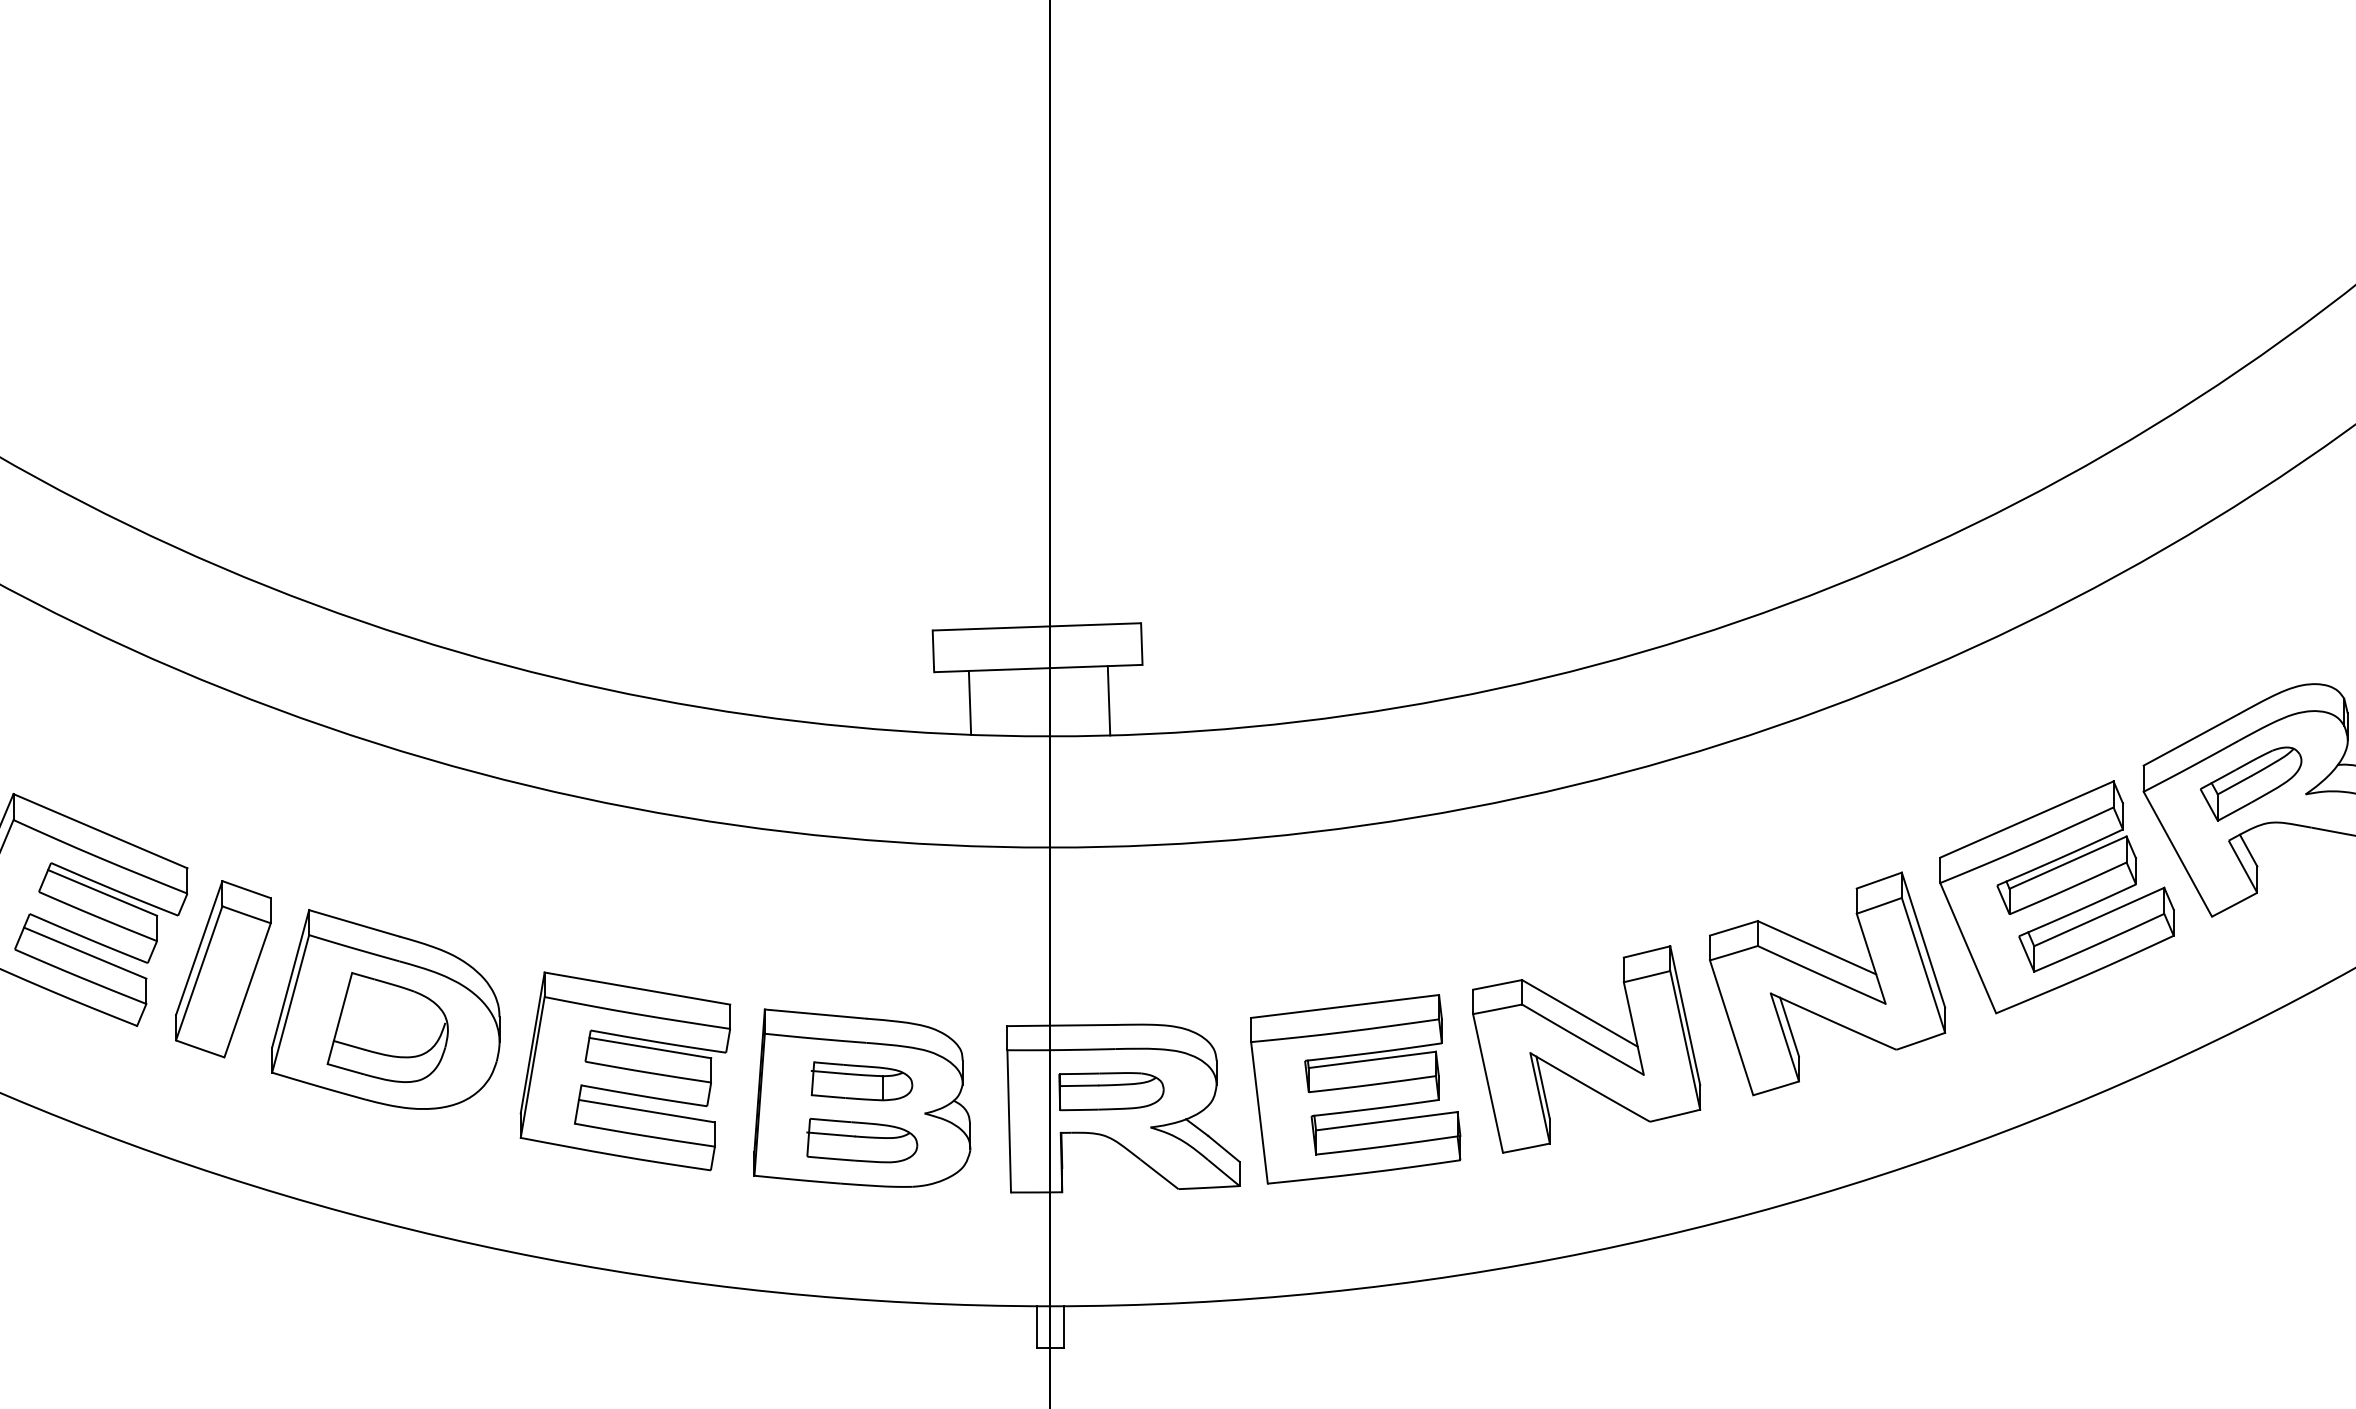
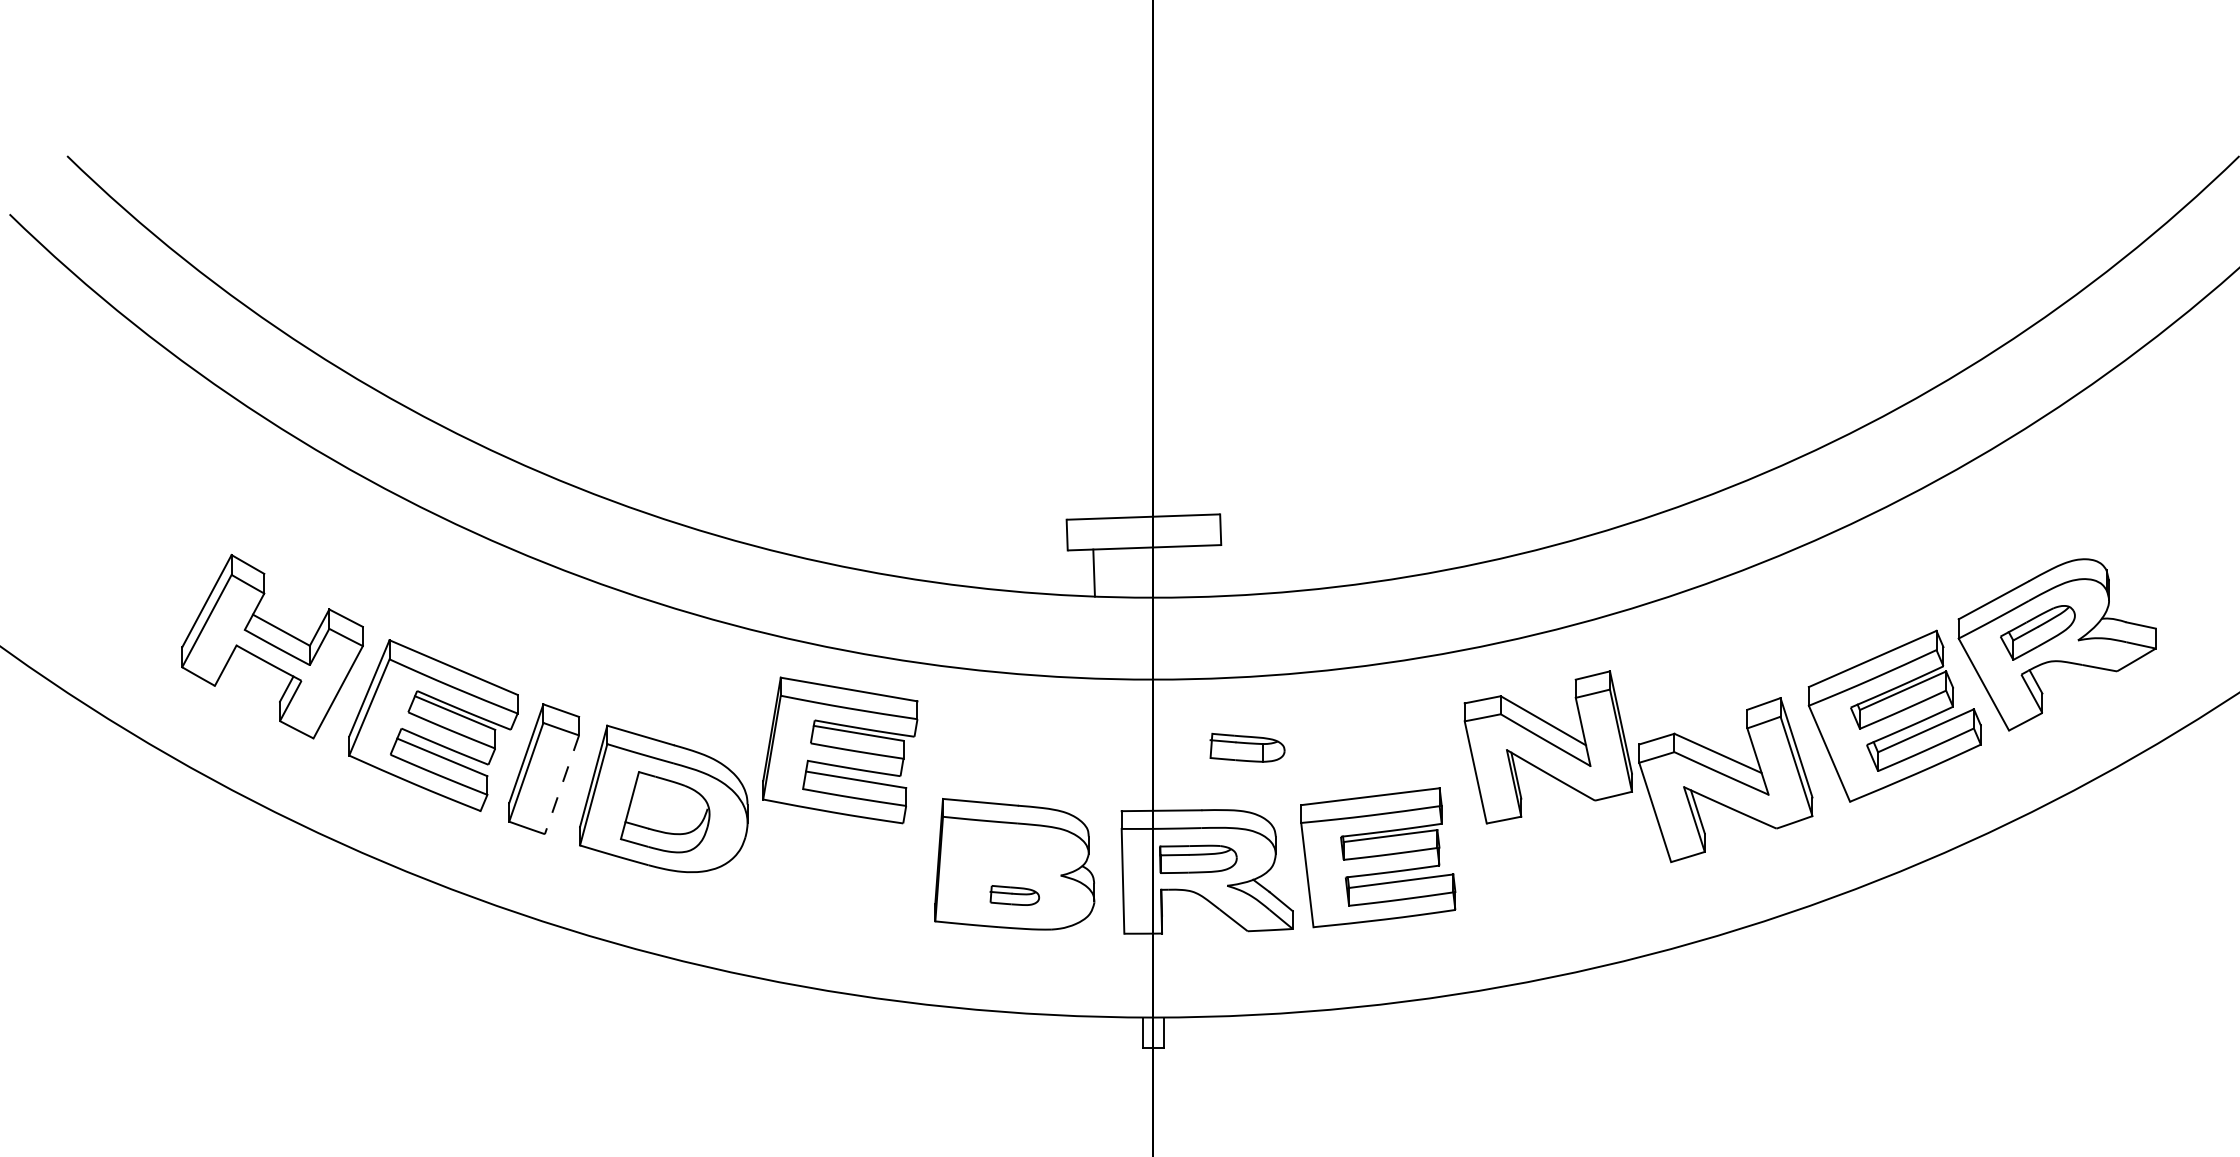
line: (1108, 700) -> (1196, 571), removed
line: (246, 991) -> (561, 785), solid -> dashed
part: (1585, 1049) -> (1547, 747), moved
part: (625, 1071) -> (840, 750), moved
part: (861, 1080) -> (1247, 747), moved
part: (861, 1140) -> (1014, 895), size x0.6

